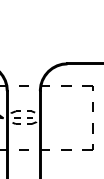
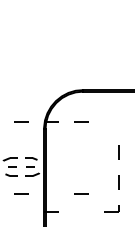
part: (87, 87) -> (111, 124), removed
curve: (23, 149) -> (20, 193), moved
curve: (66, 149) -> (81, 193), moved

